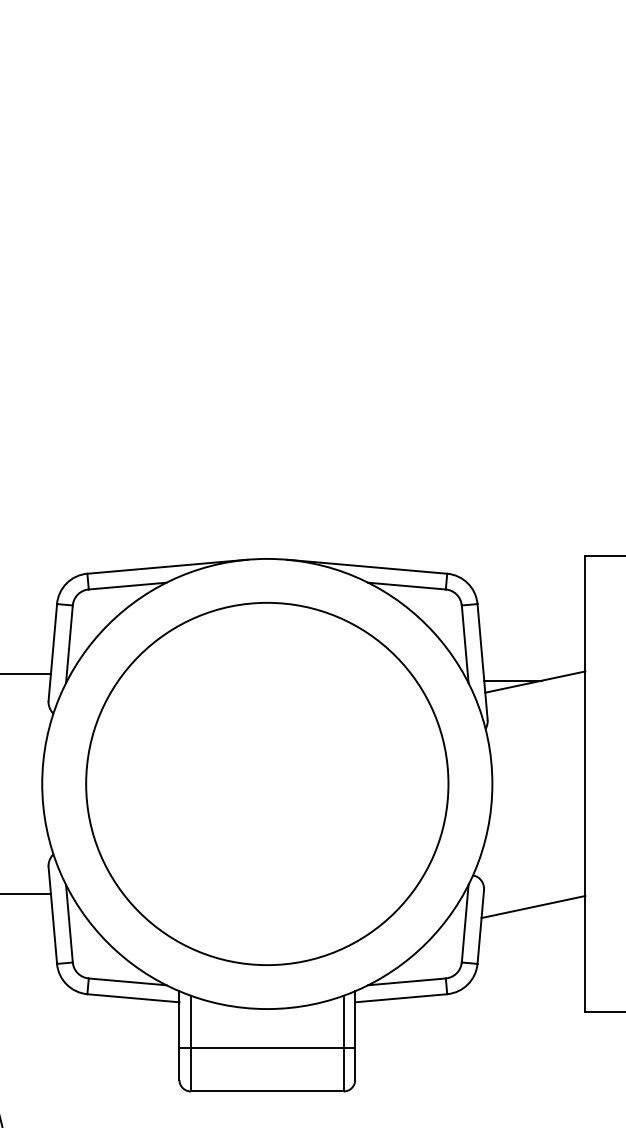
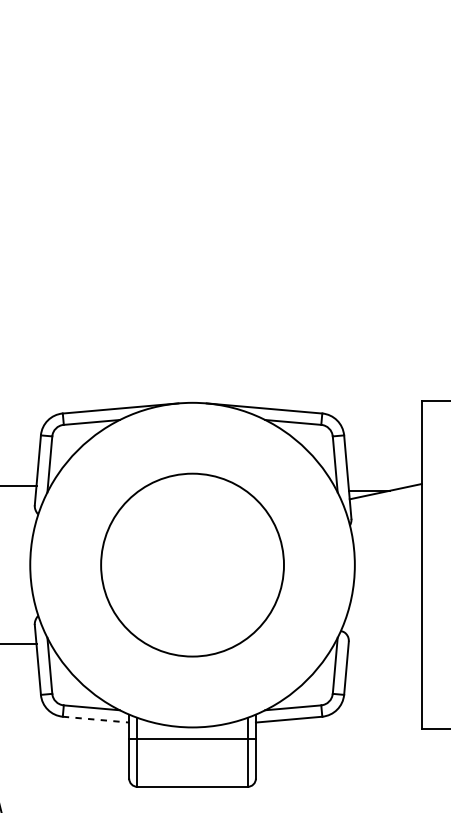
circle: (267, 783) -> (192, 564), size x0.7
line: (533, 907) -> (384, 654), removed
line: (133, 998) -> (96, 719), solid -> dashed
line: (267, 1047) -> (192, 739), moved

